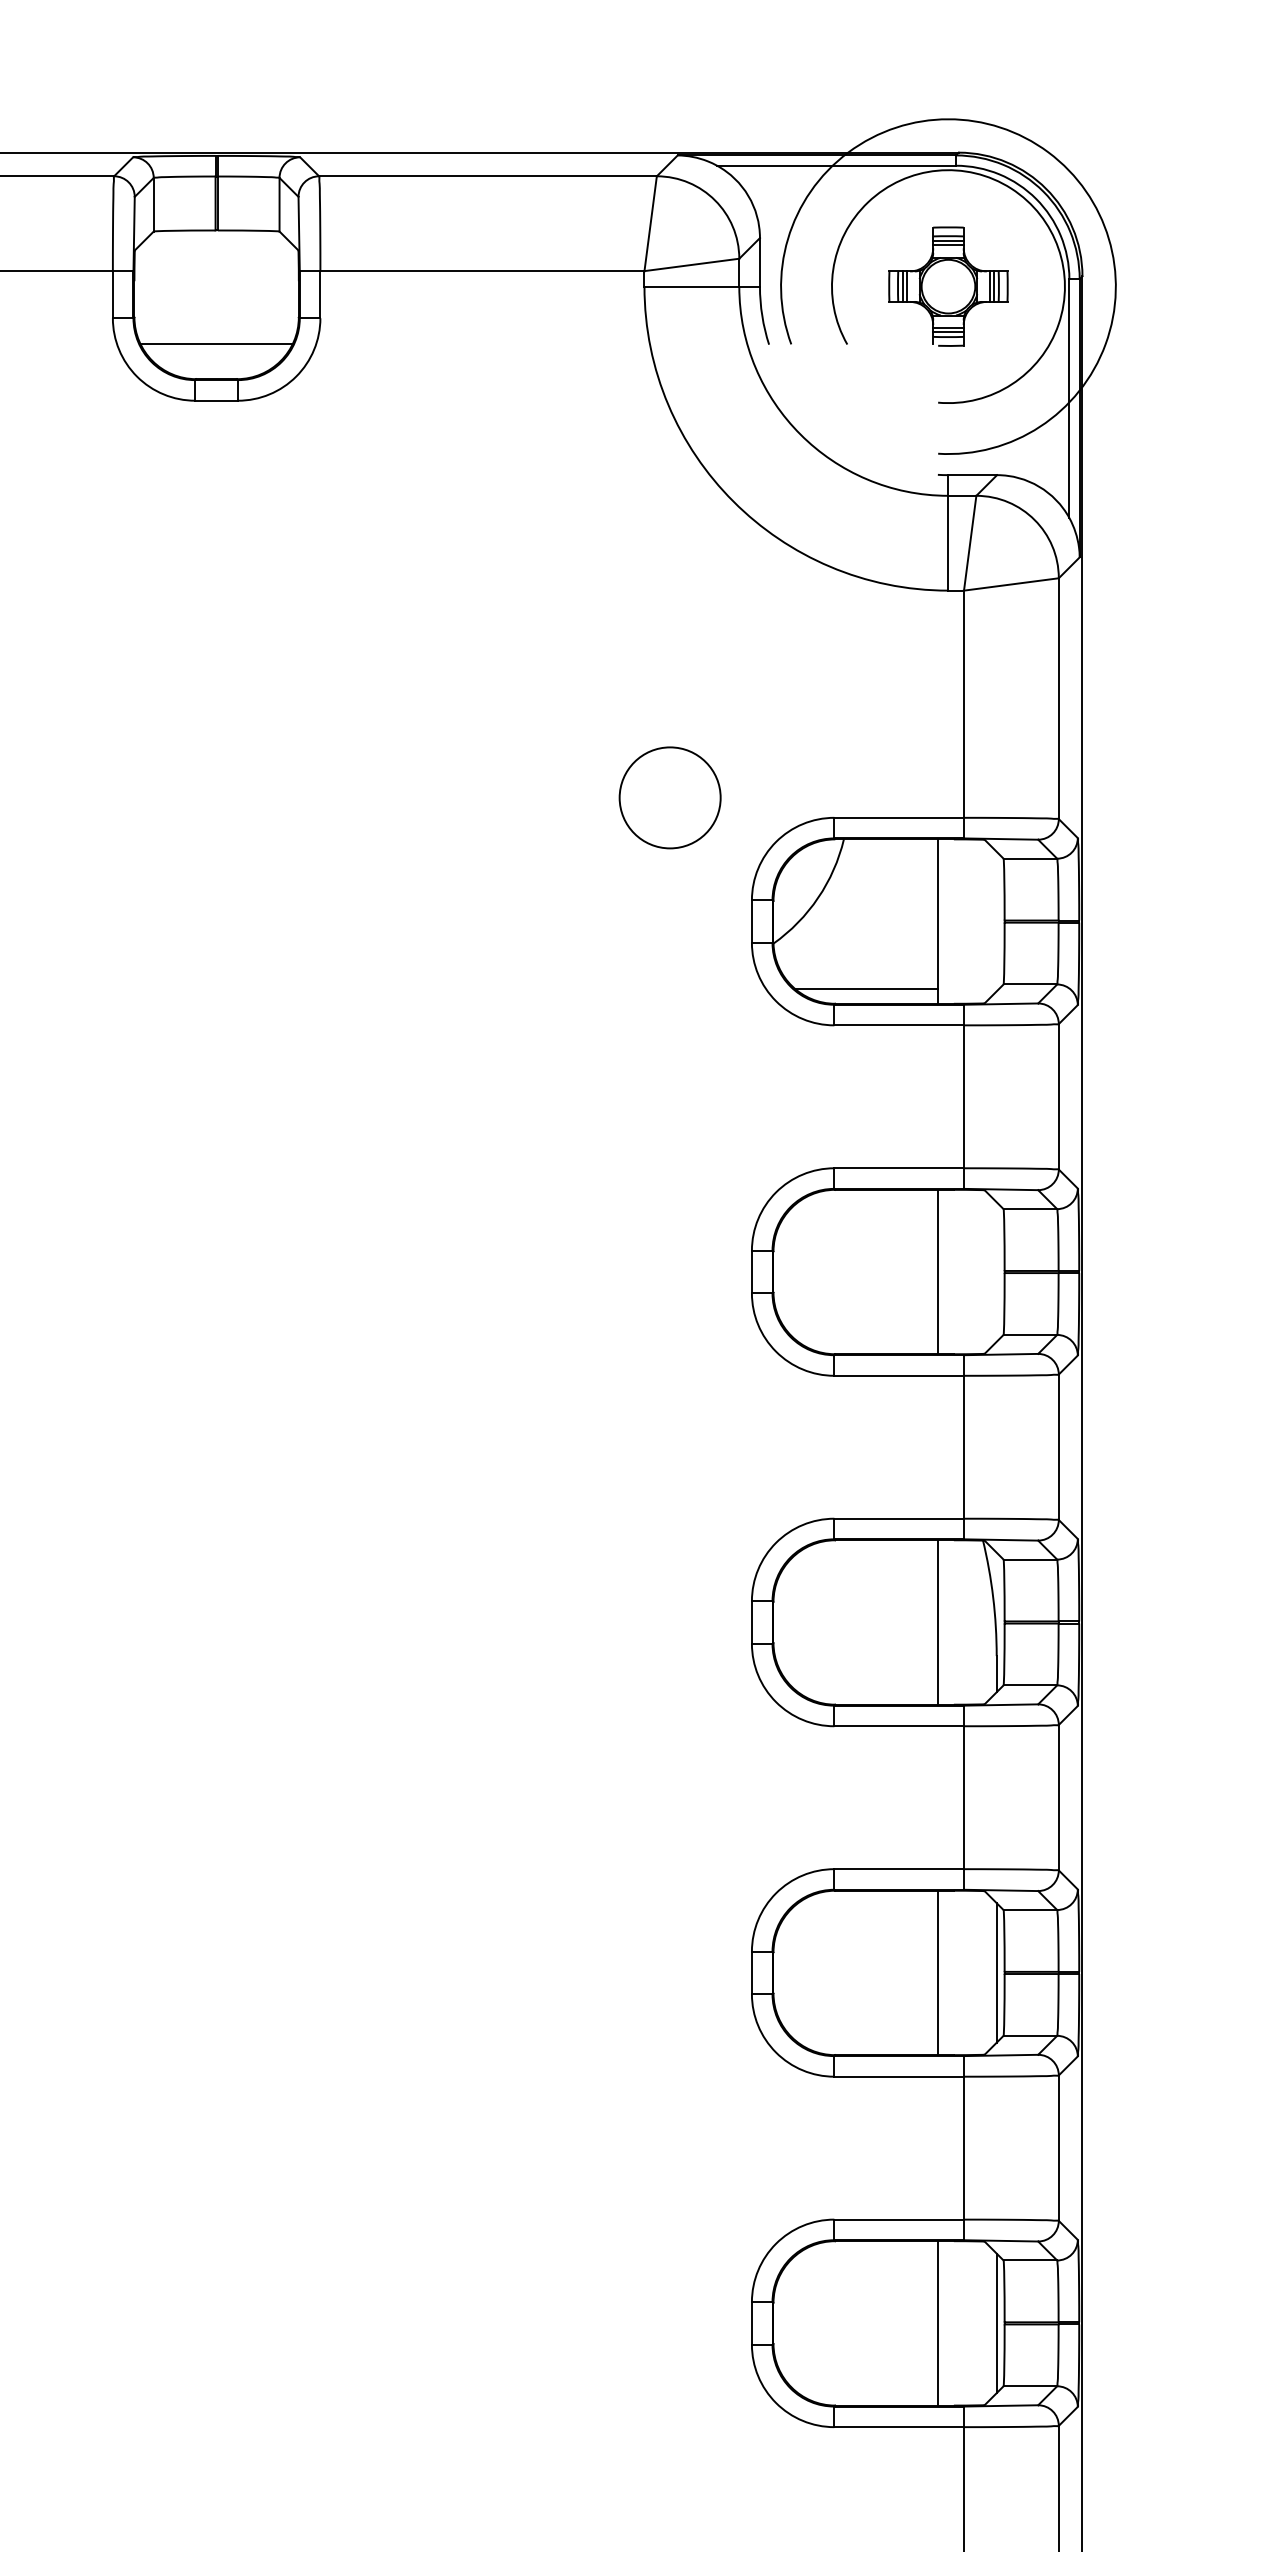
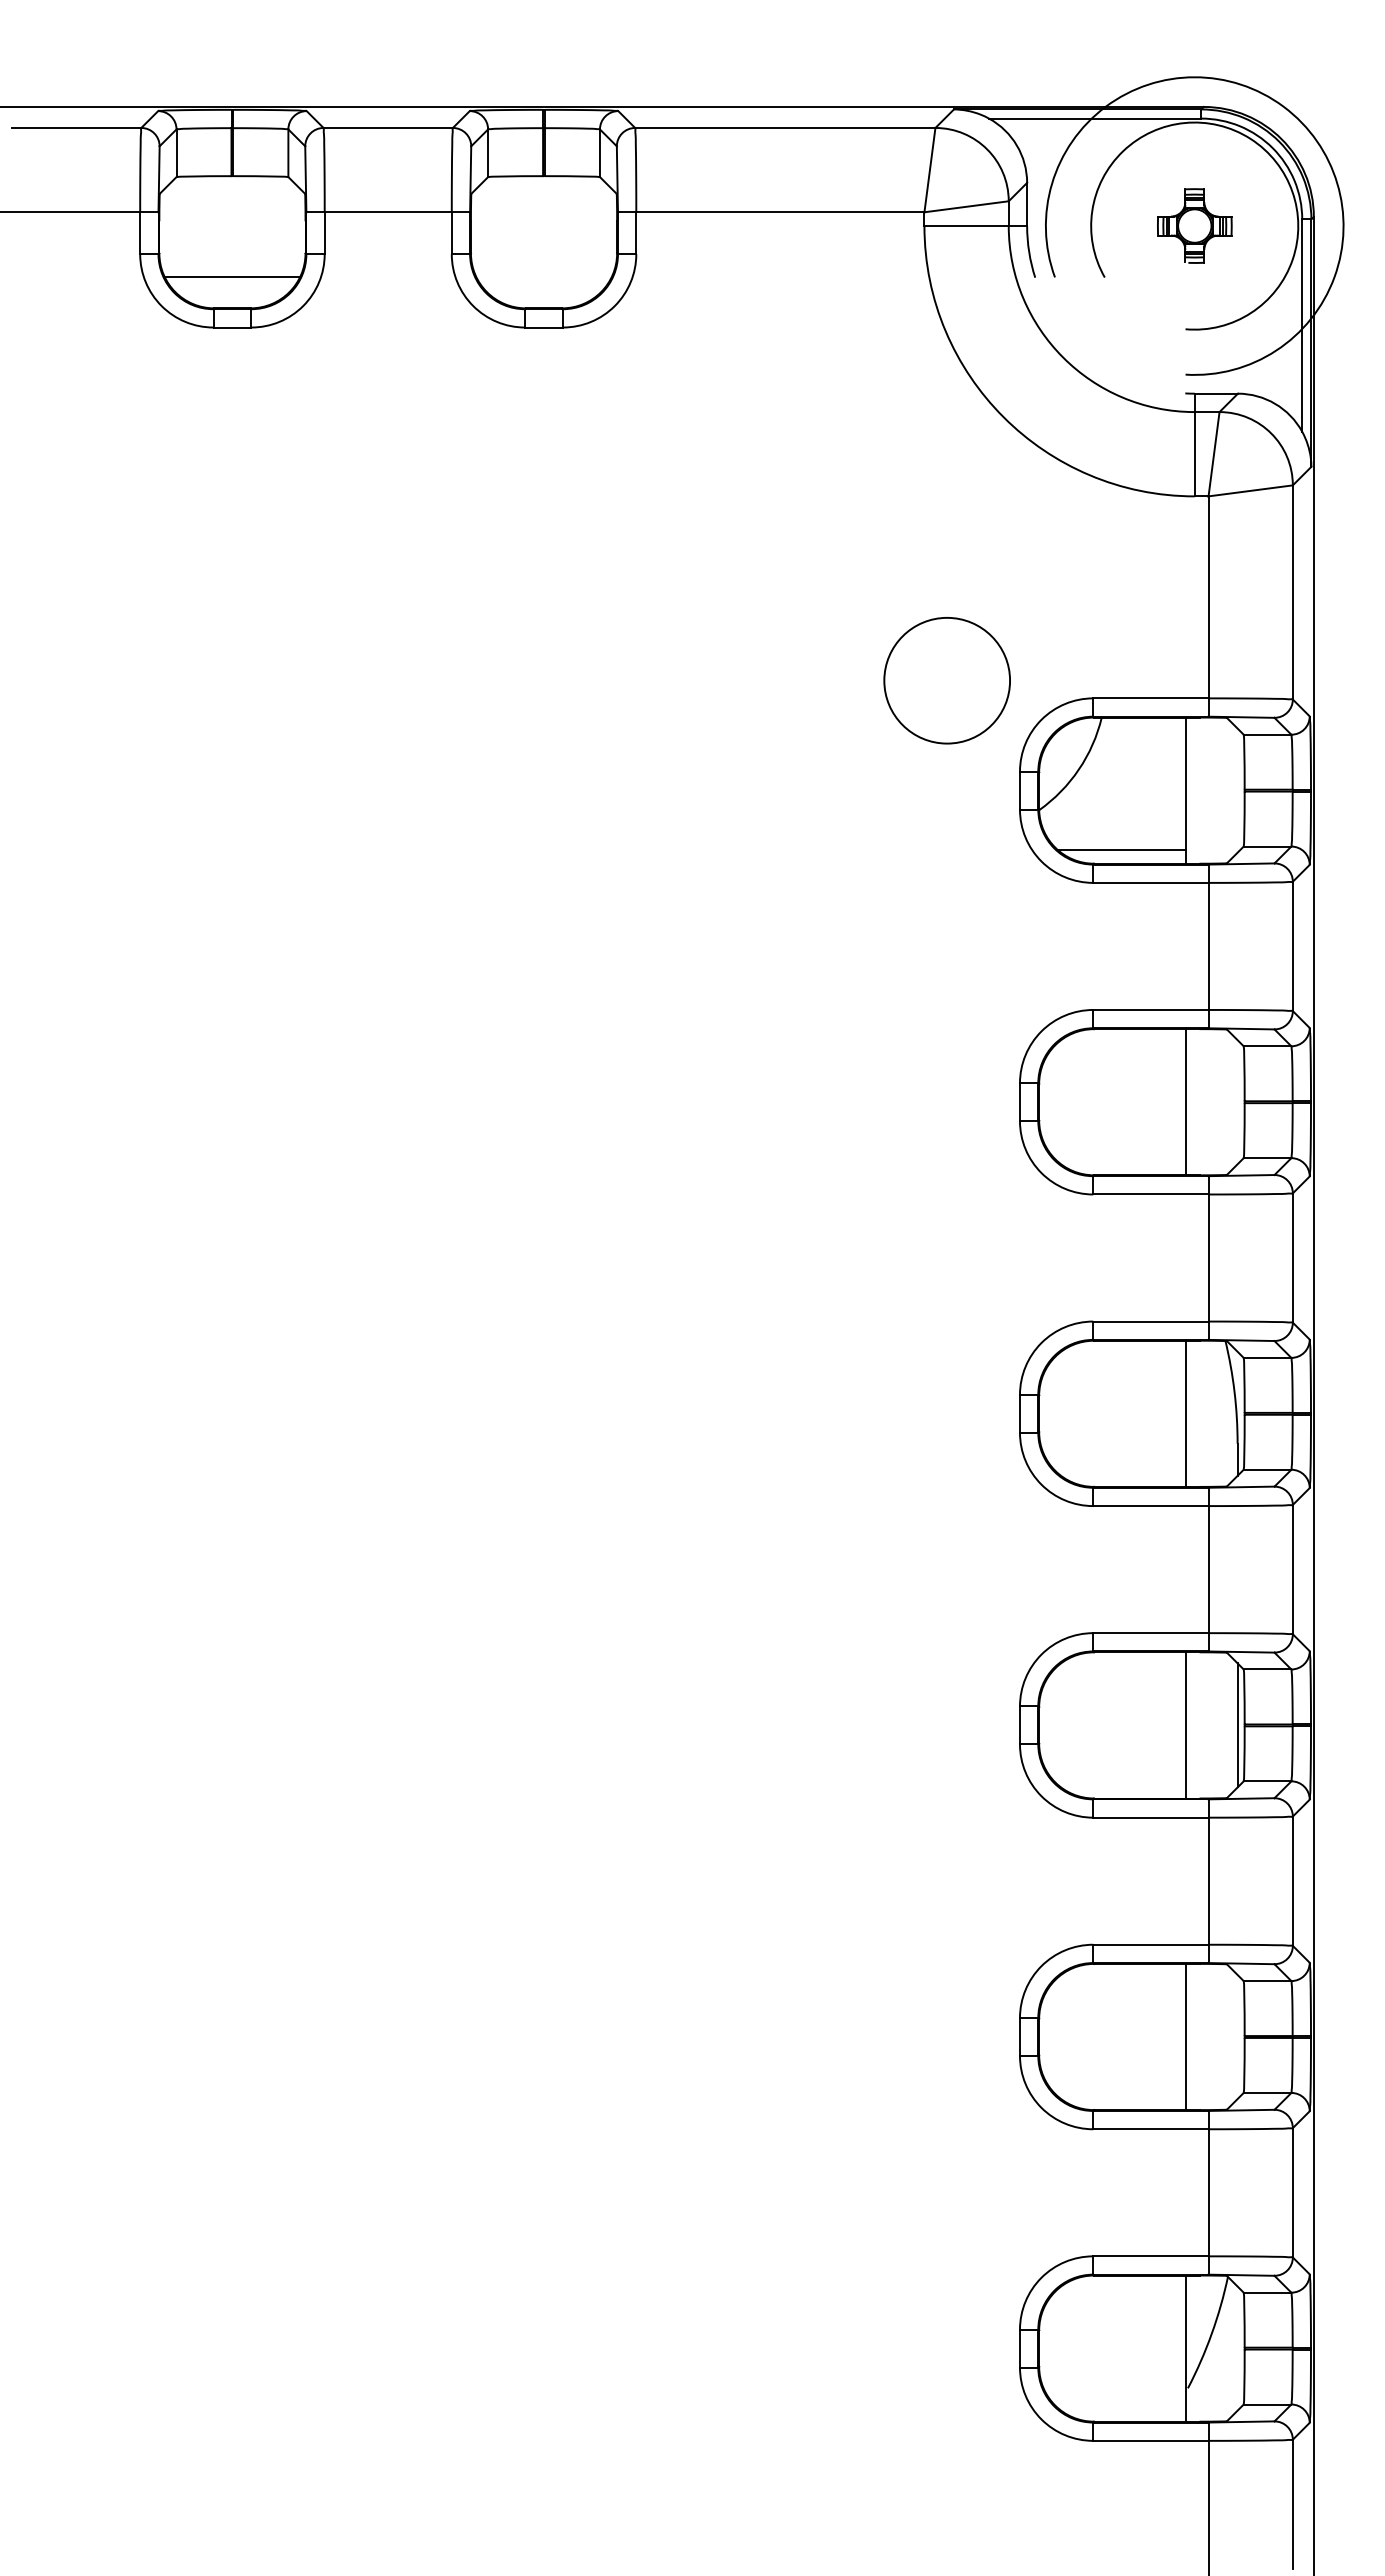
part: (948, 285) -> (1194, 225), size x0.7
line: (216, 344) -> (543, 277), removed
circle: (670, 797) -> (947, 680), size x1.4
line: (996, 2322) -> (1237, 2036), removed

